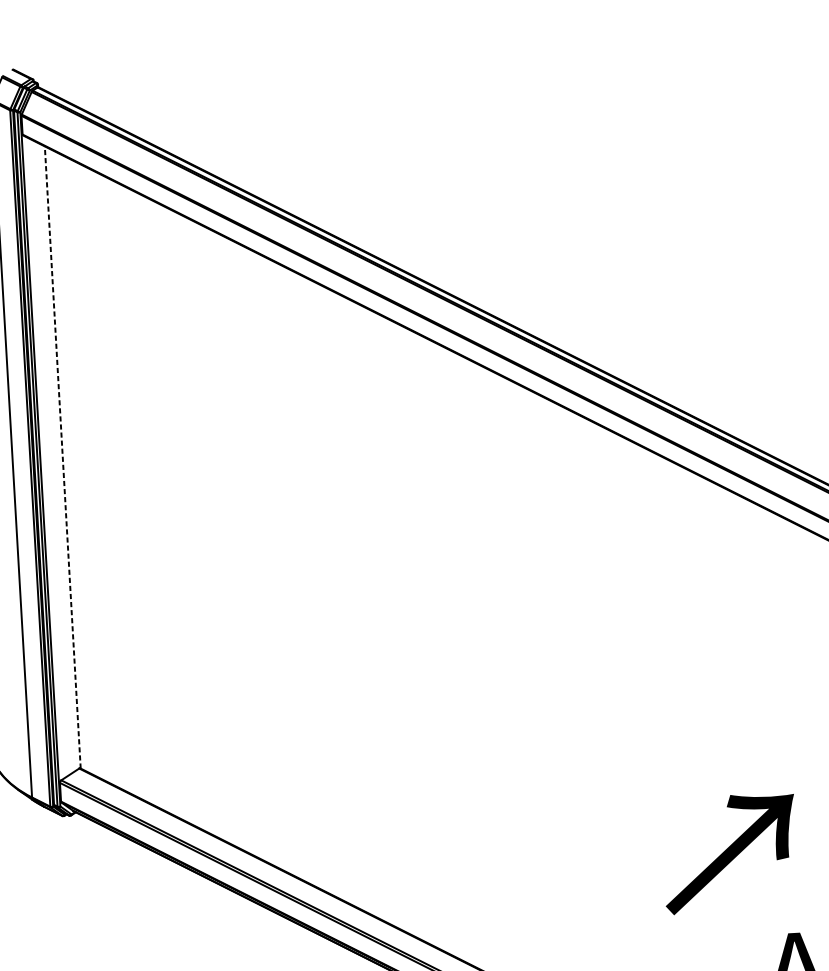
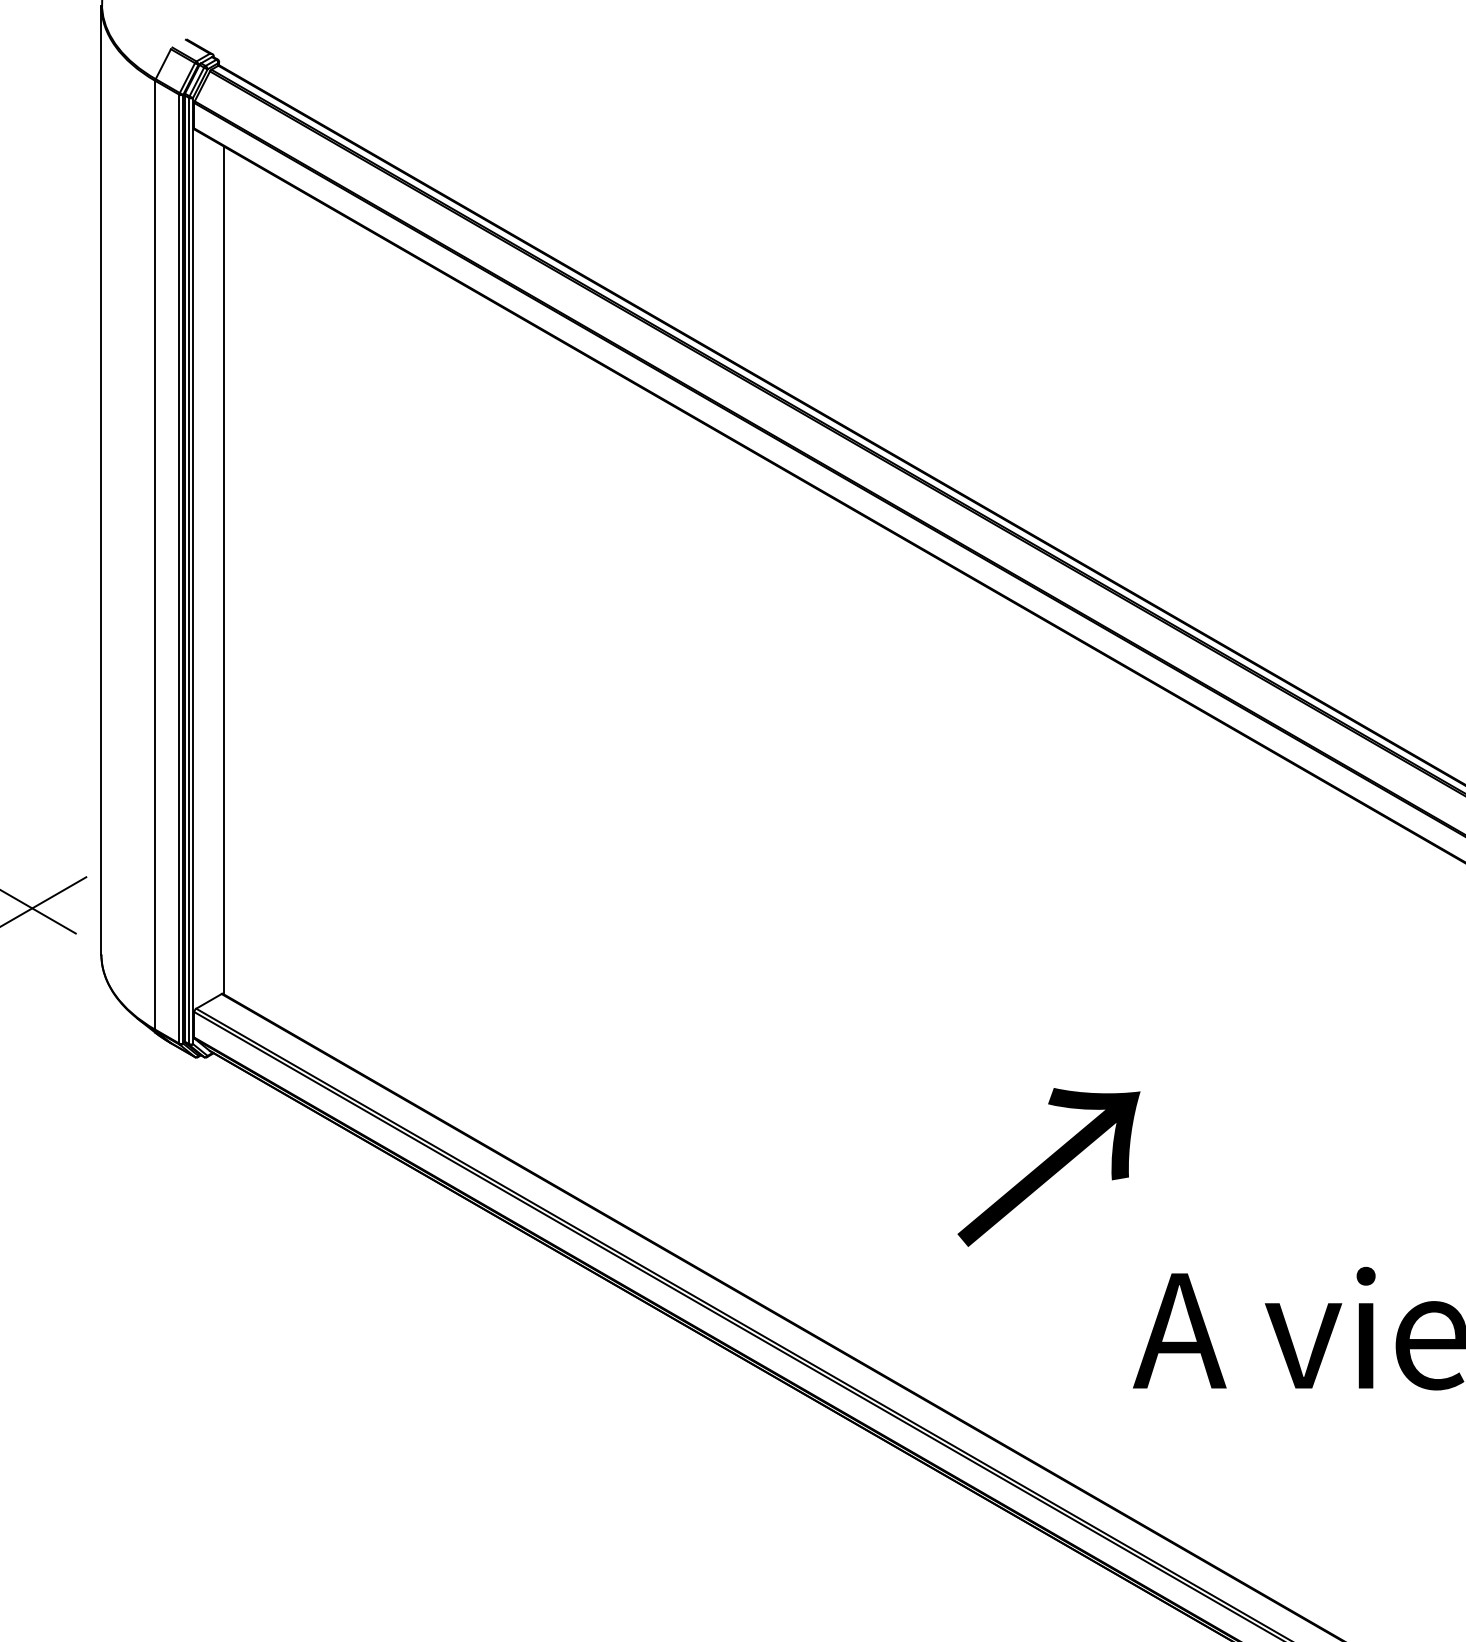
line: (62, 457) -> (223, 570), dashed -> solid
text: (729, 853) -> (1048, 1167), moved

